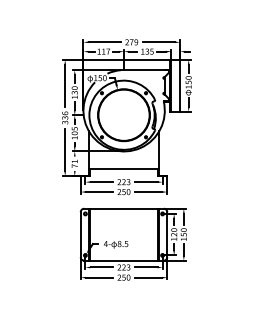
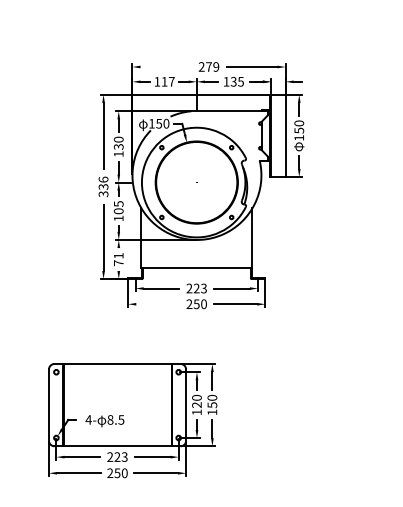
line: (104, 42) -> (165, 67), removed
line: (99, 192) -> (157, 305), removed
part: (132, 243) -> (130, 419), moved

